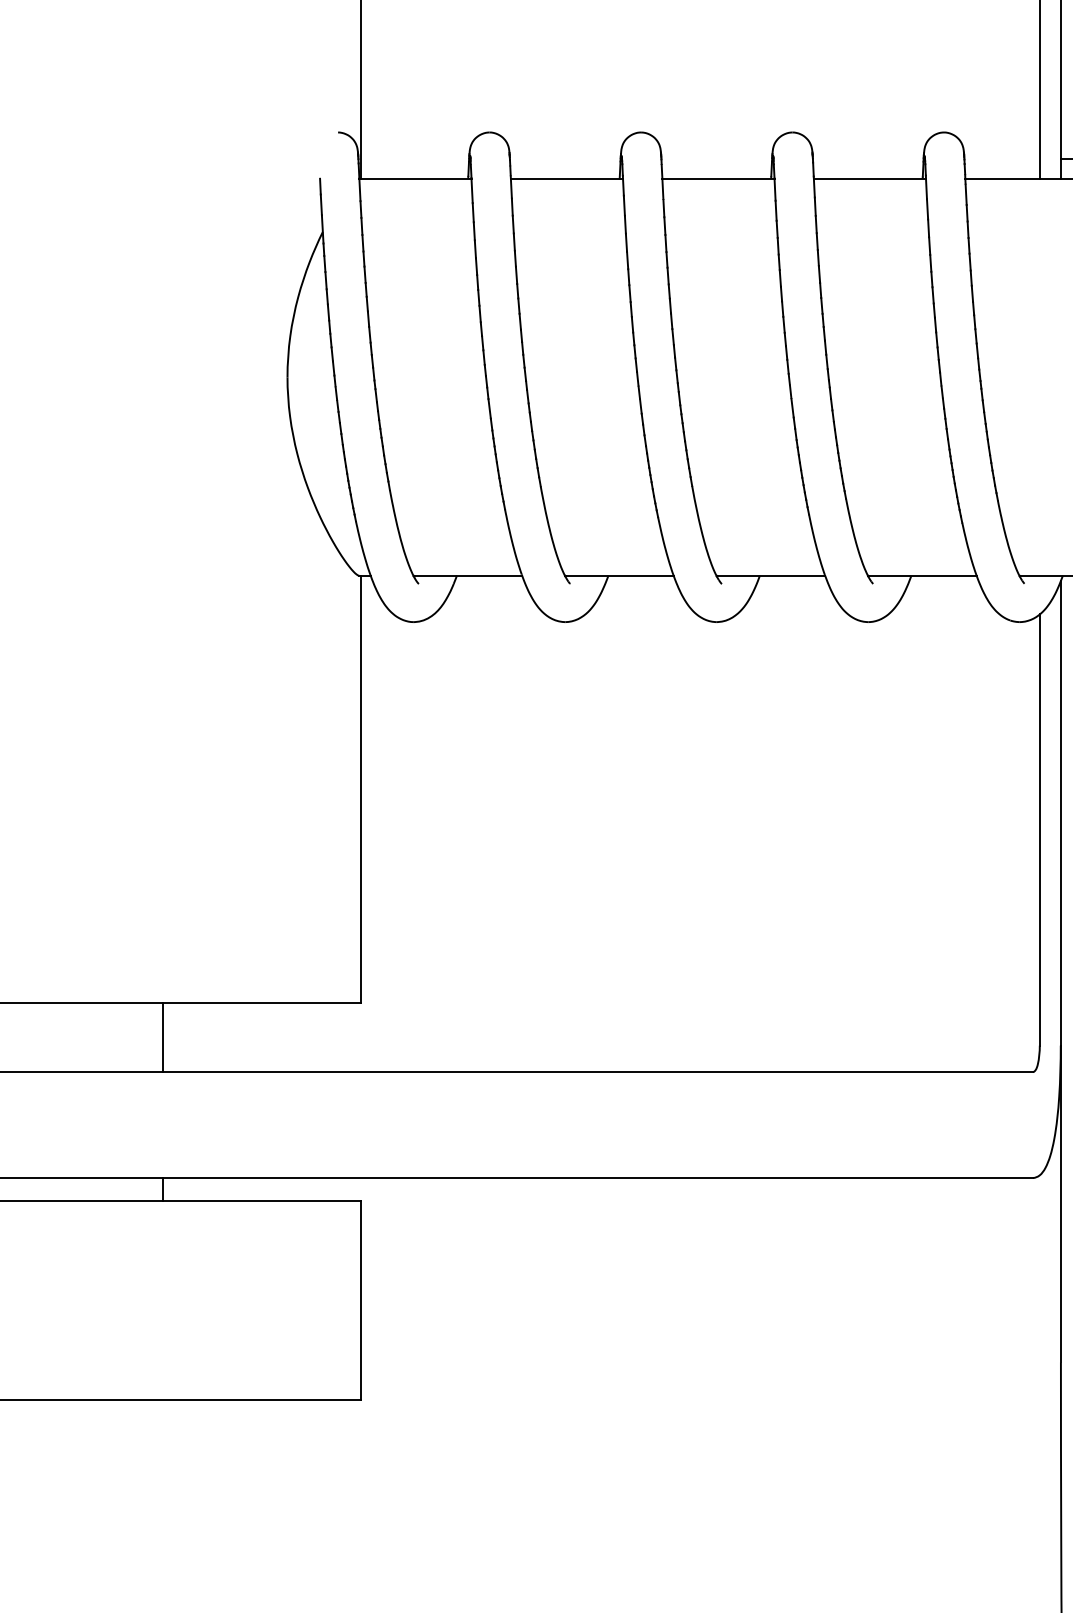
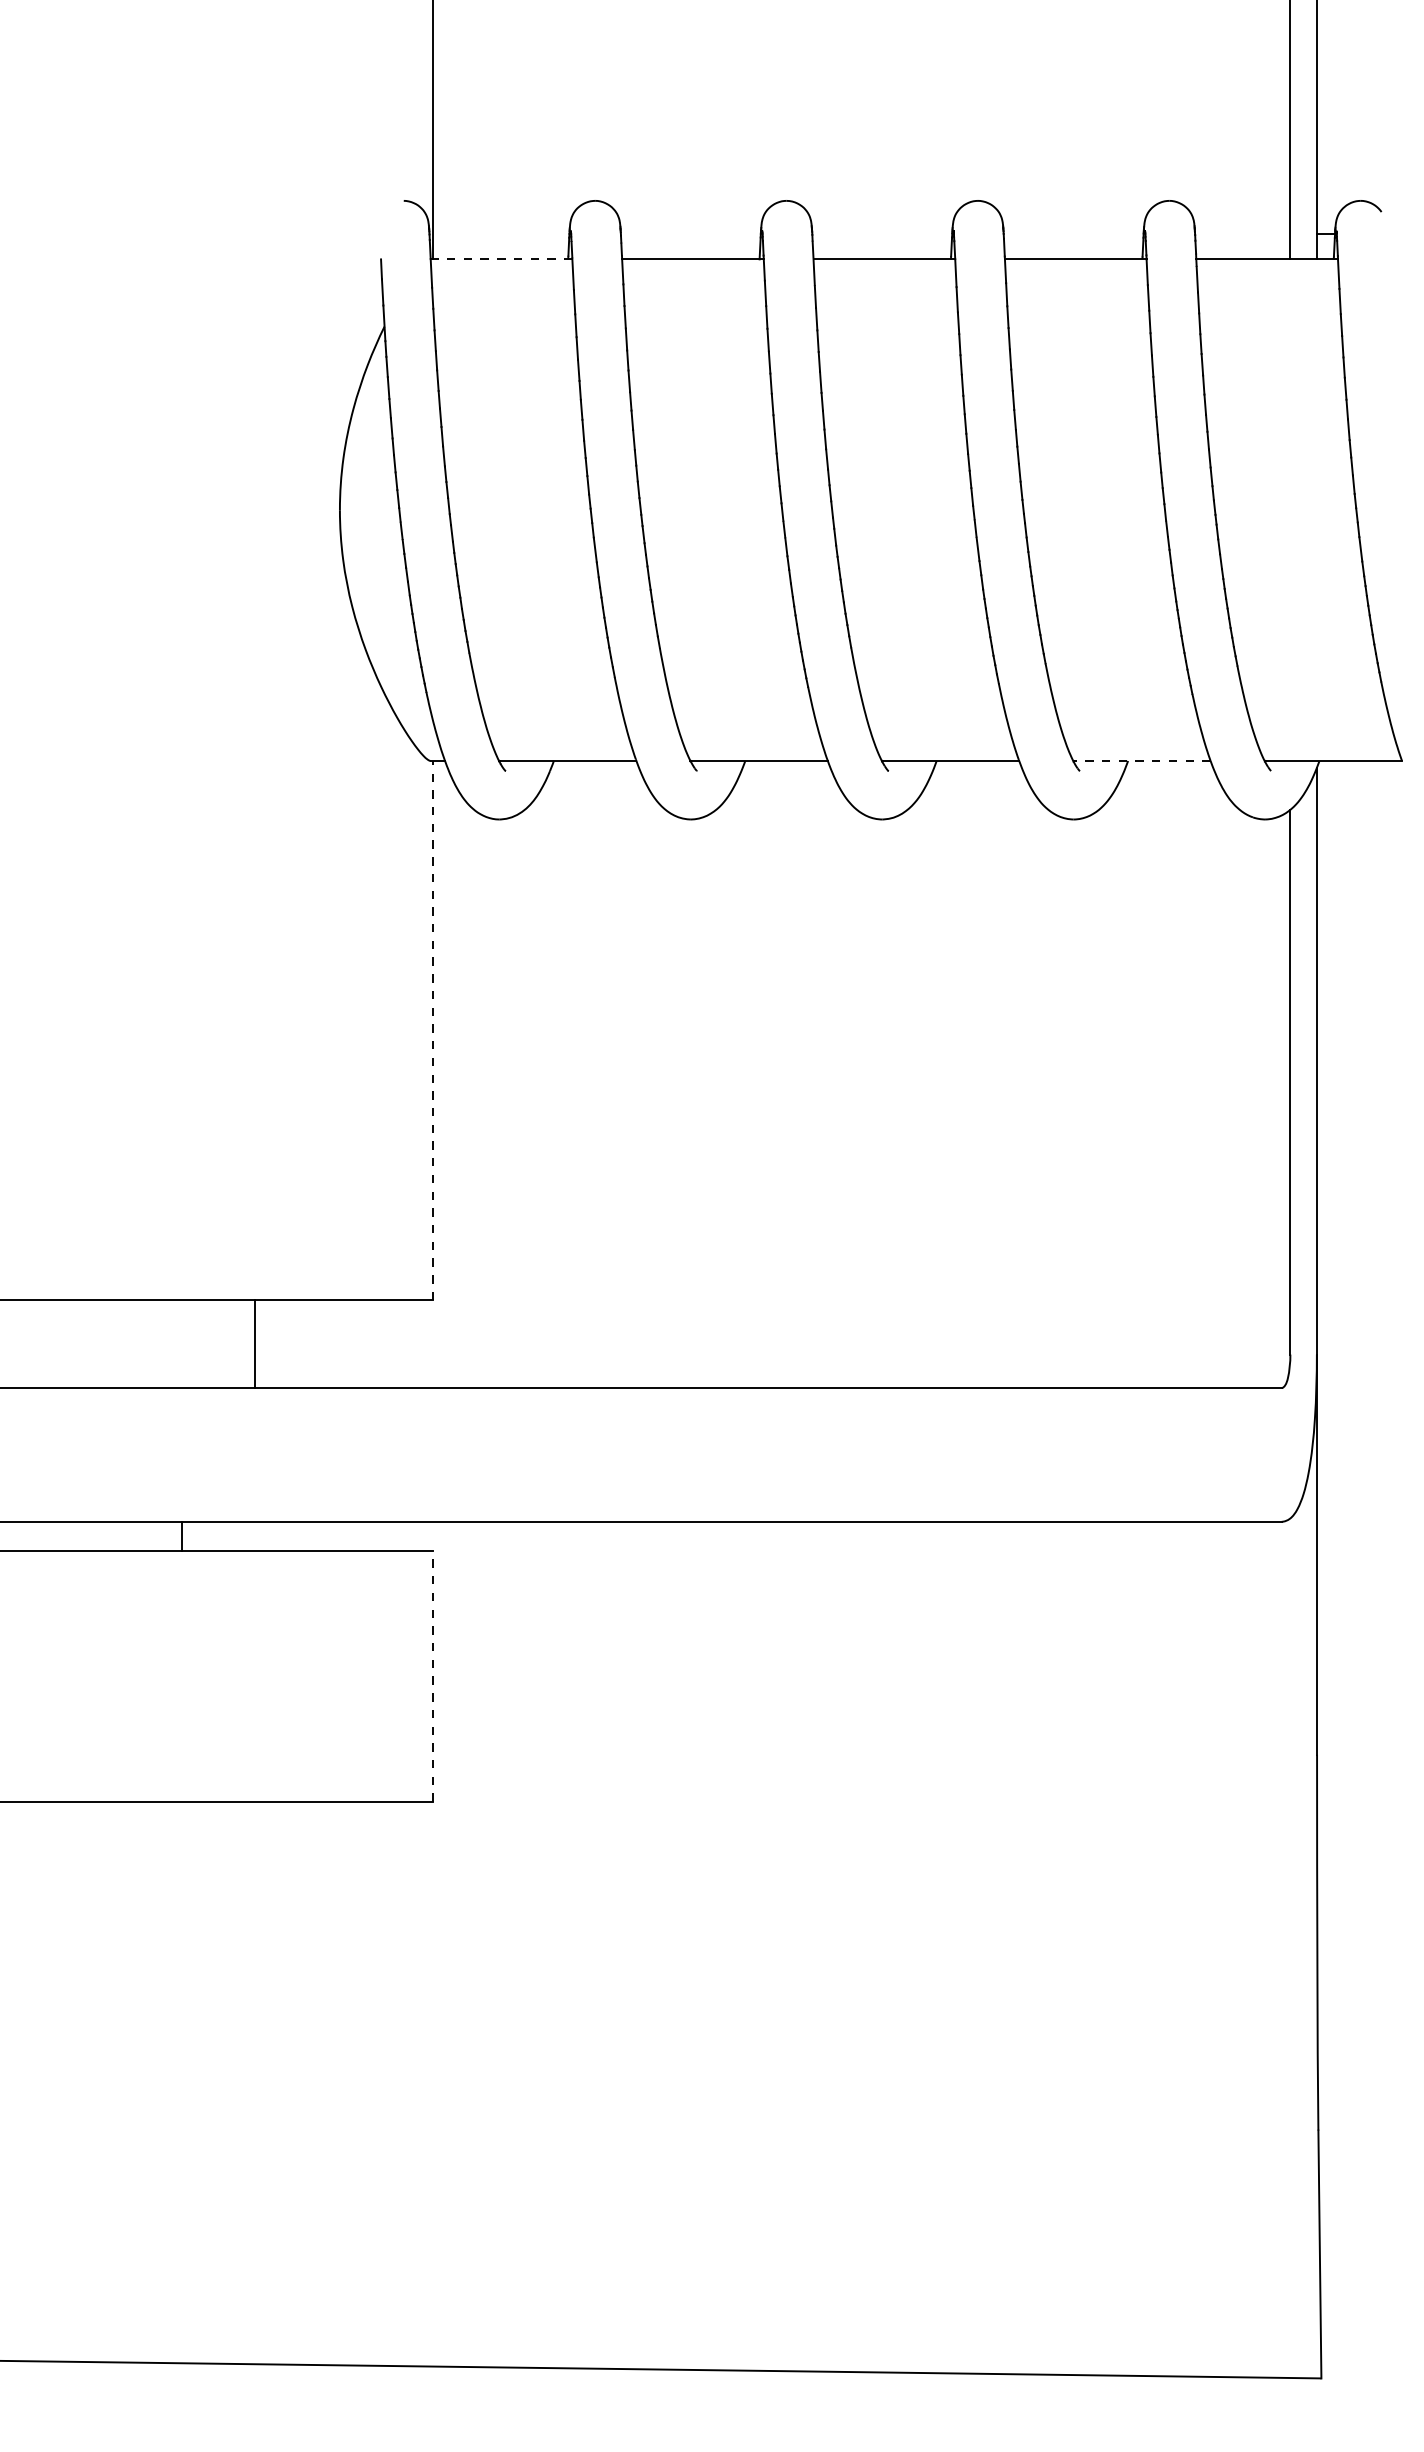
line: (415, 178) -> (501, 259), solid -> dashed
line: (921, 576) -> (1141, 761), solid -> dashed
line: (361, 789) -> (433, 1030), solid -> dashed
line: (162, 1037) -> (255, 1344), moved
line: (361, 1299) -> (433, 1675), solid -> dashed

